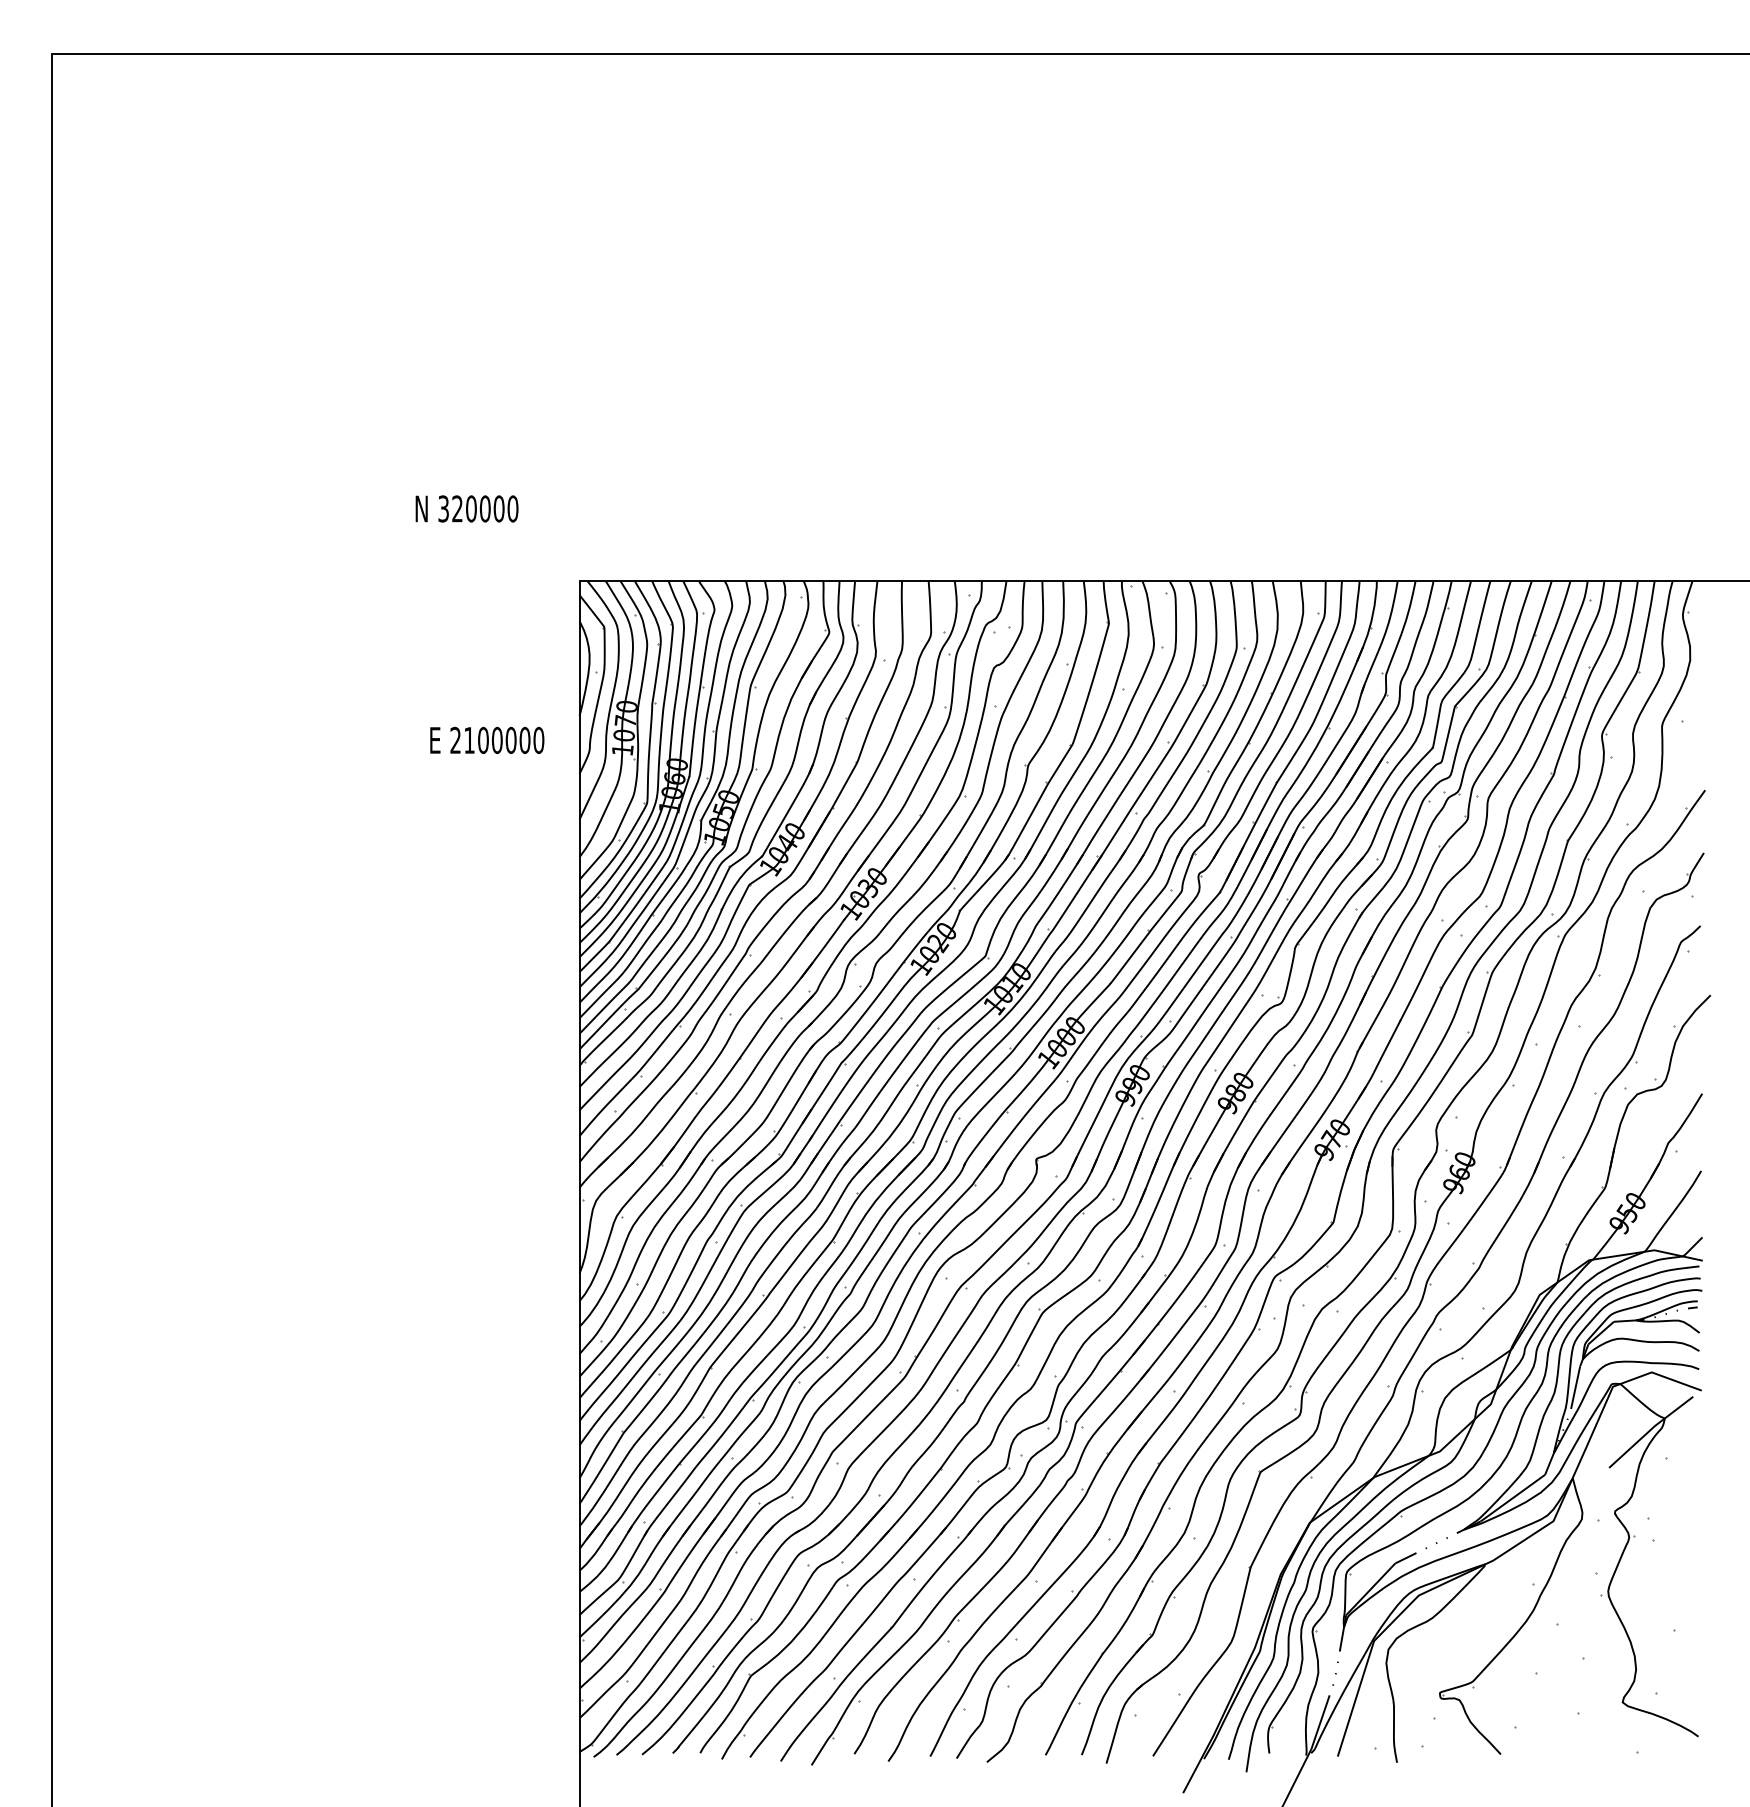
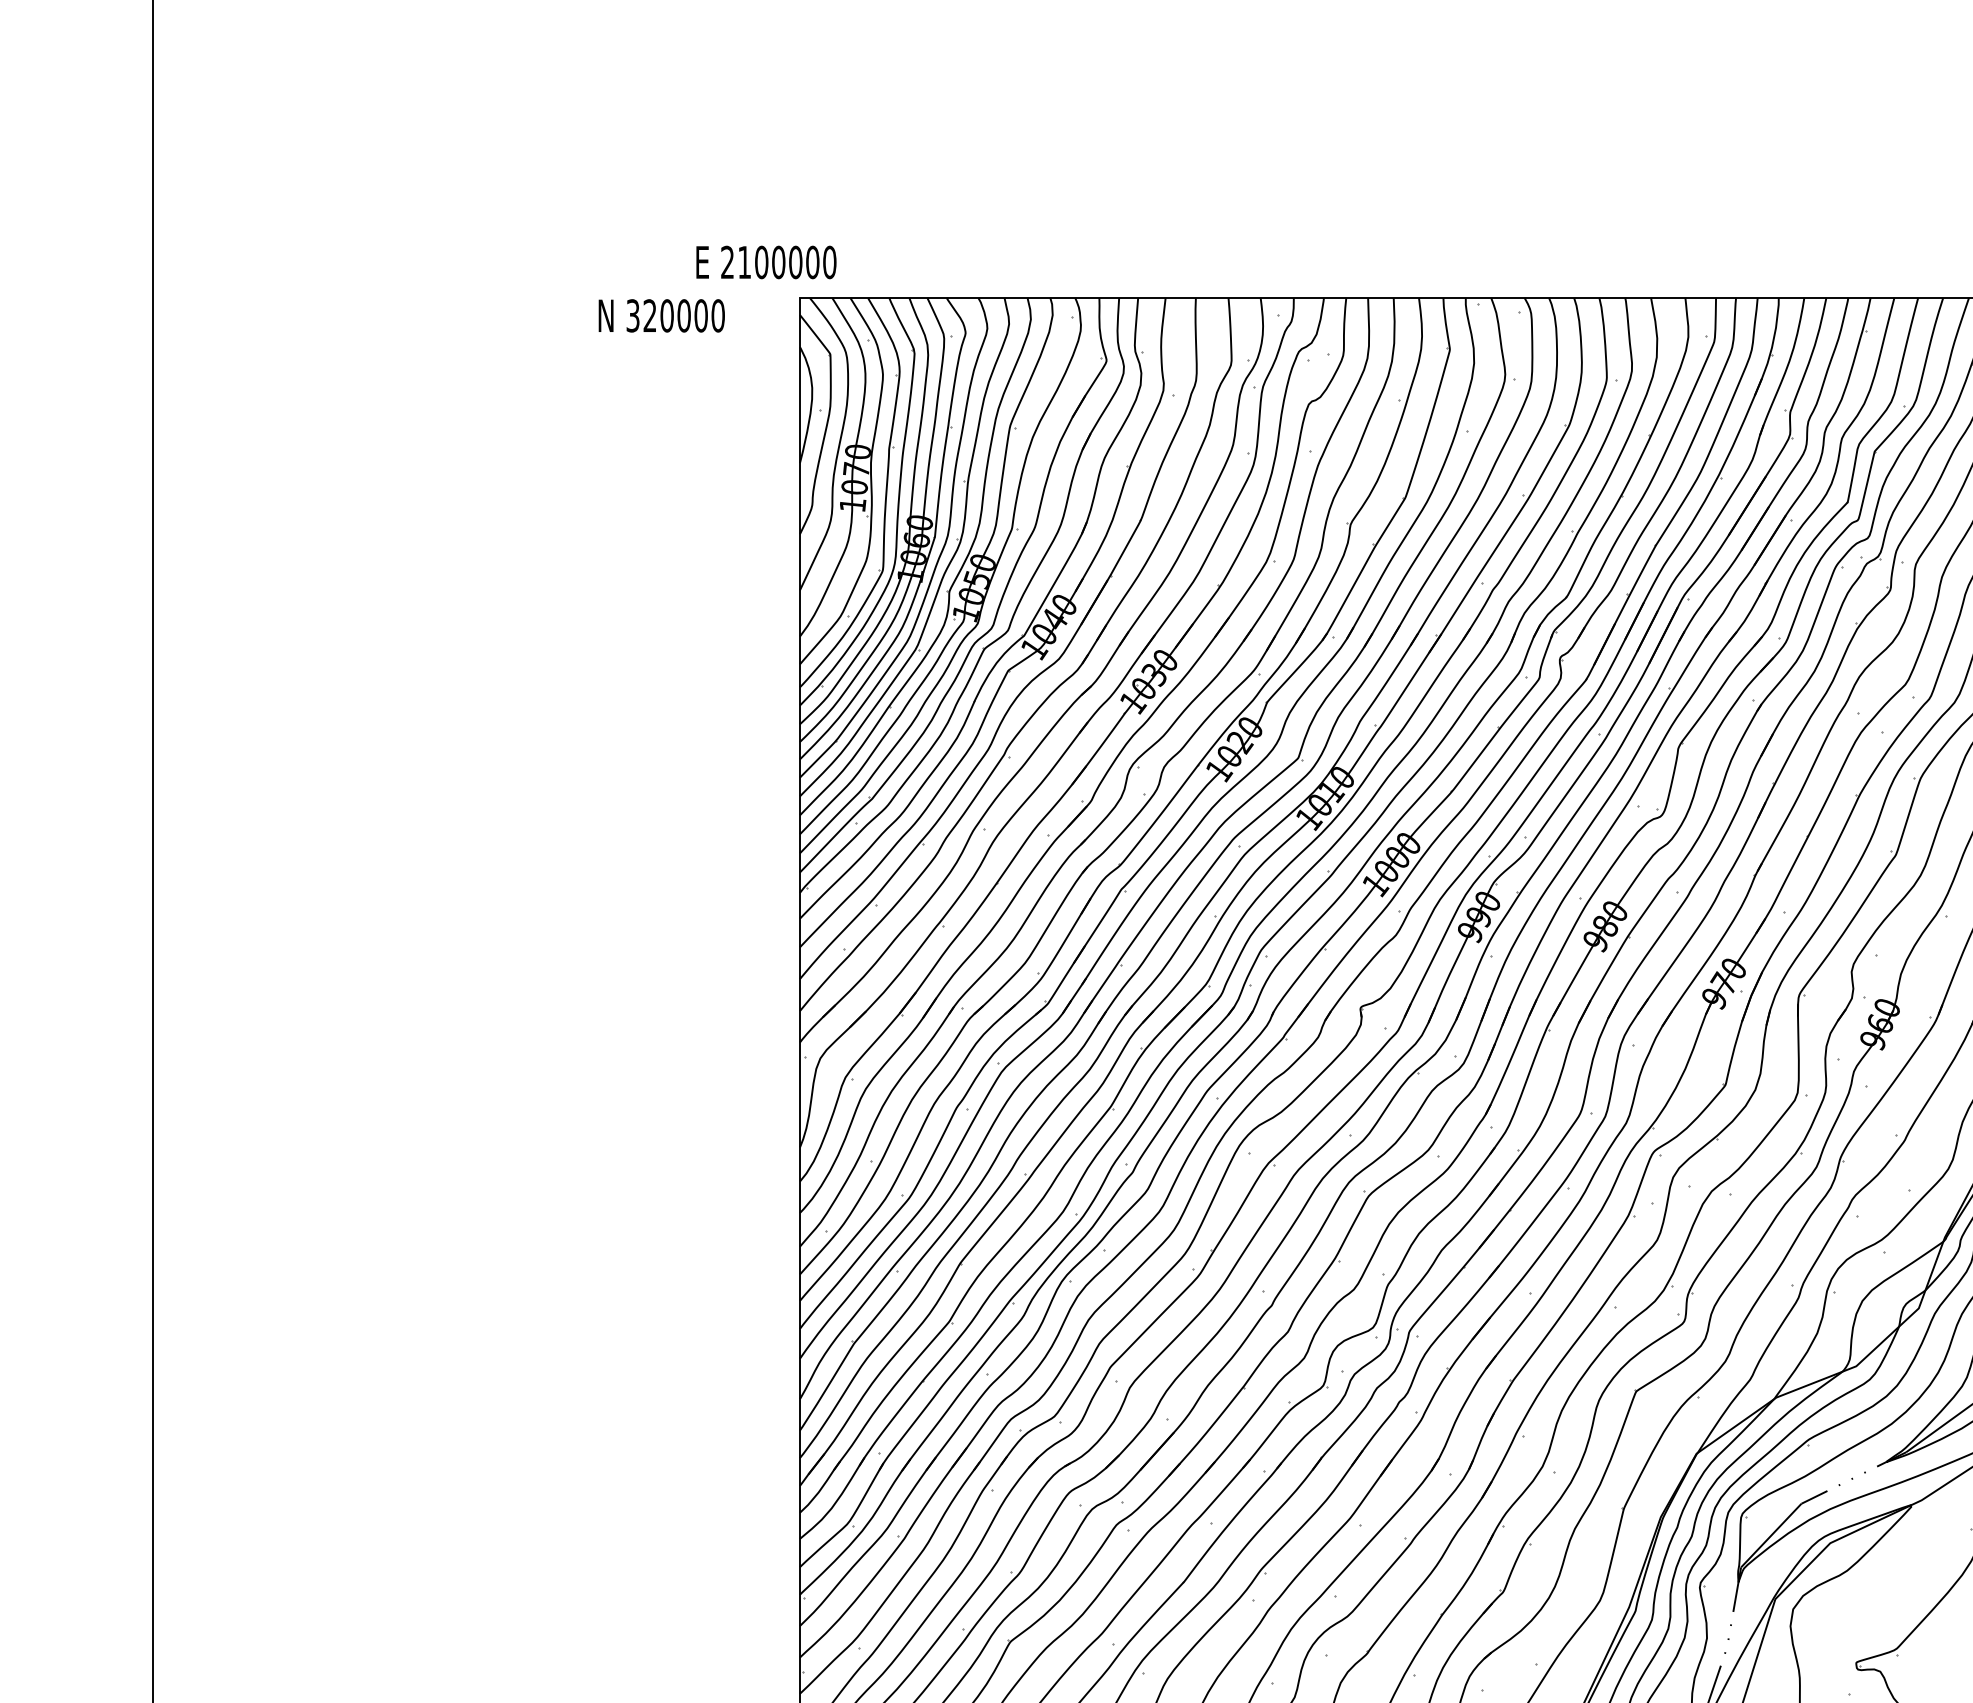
text: (466, 508) -> (661, 315), moved
text: (487, 739) -> (766, 261), moved

